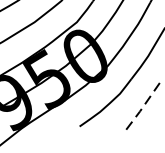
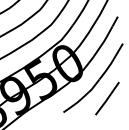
line: (142, 107) -> (107, 99), dashed -> solid

